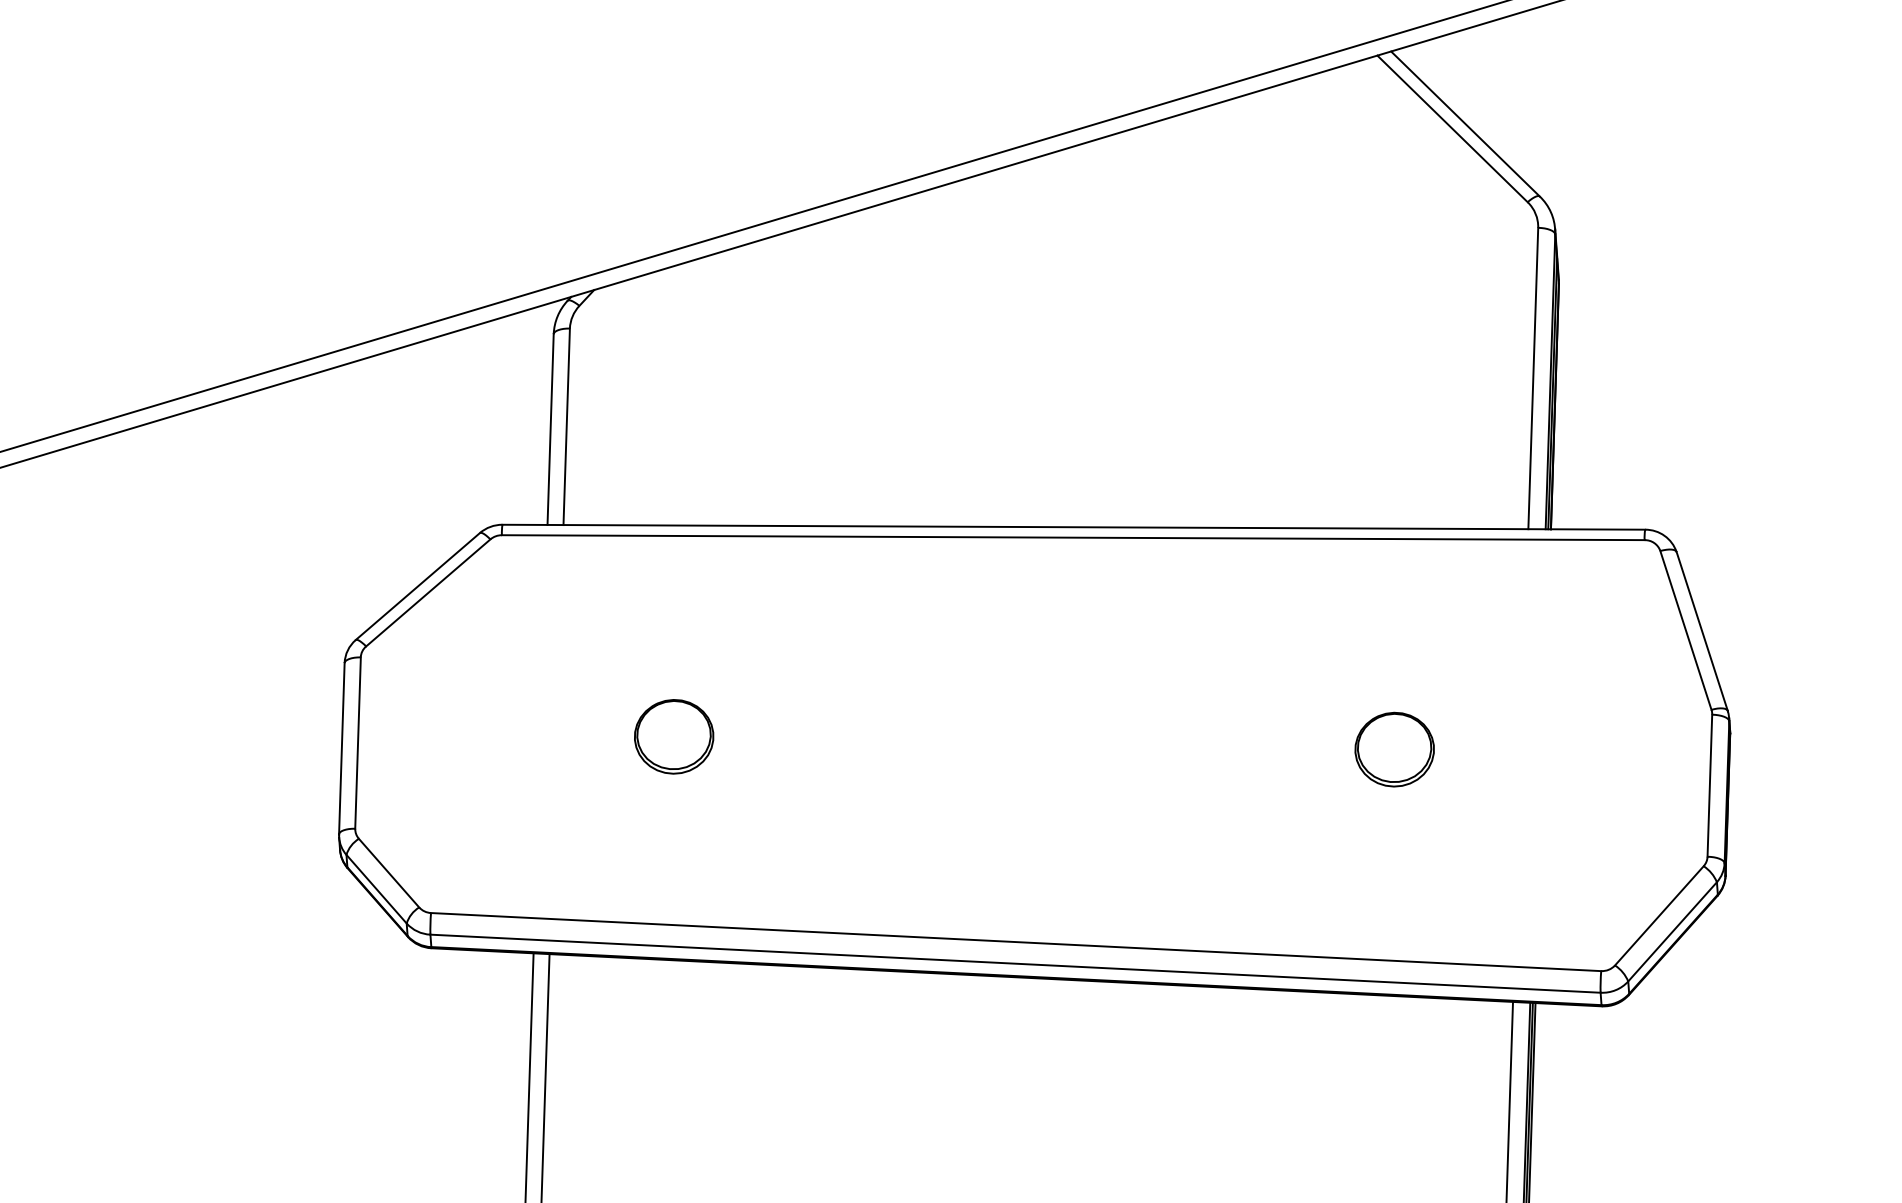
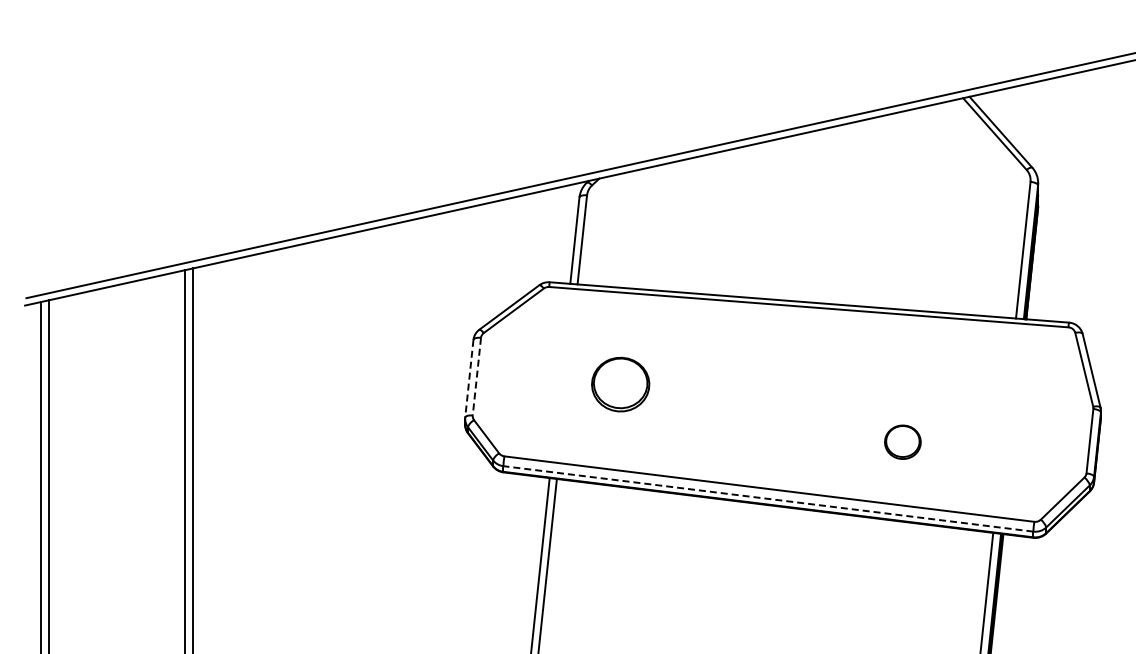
part: (673, 734) -> (620, 383), size x1.6
line: (357, 744) -> (476, 377), solid -> dashed
part: (1393, 748) -> (902, 441), moved
line: (342, 750) -> (469, 379), solid -> dashed
line: (1015, 962) -> (768, 498), solid -> dashed

